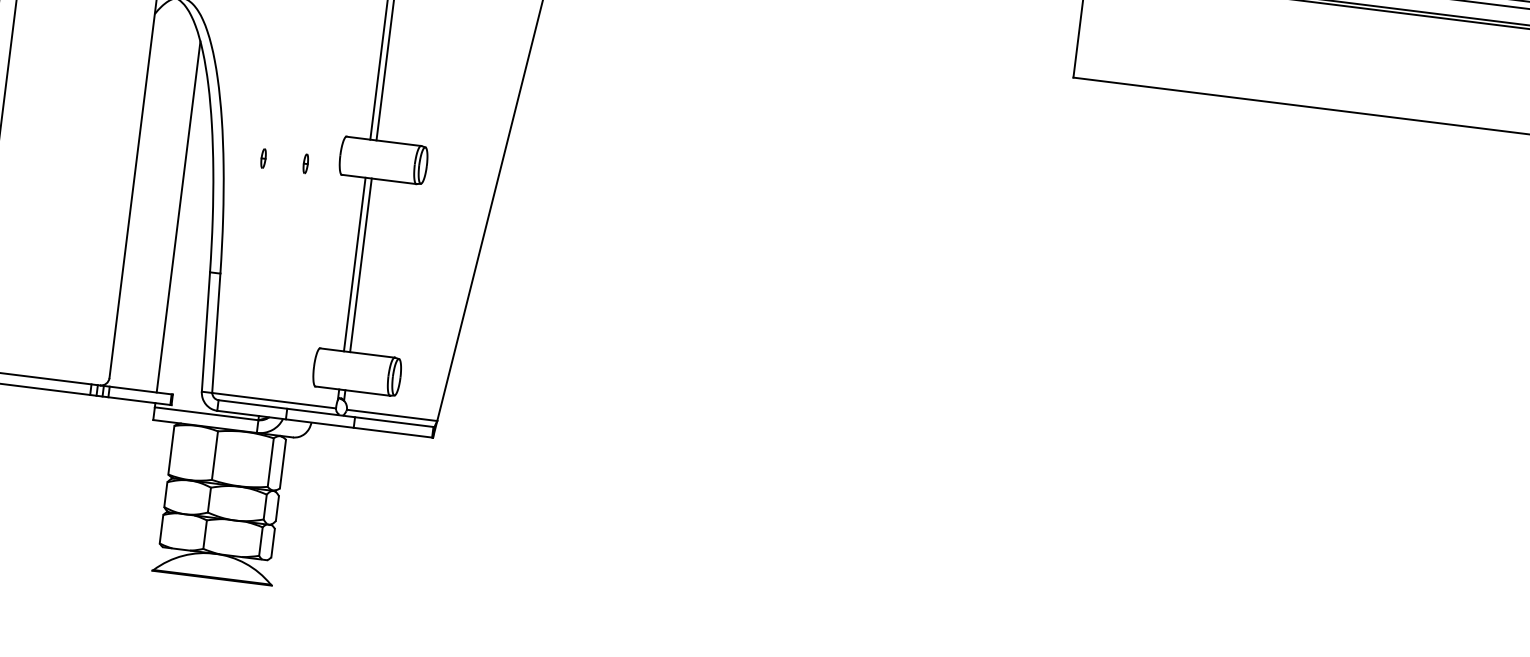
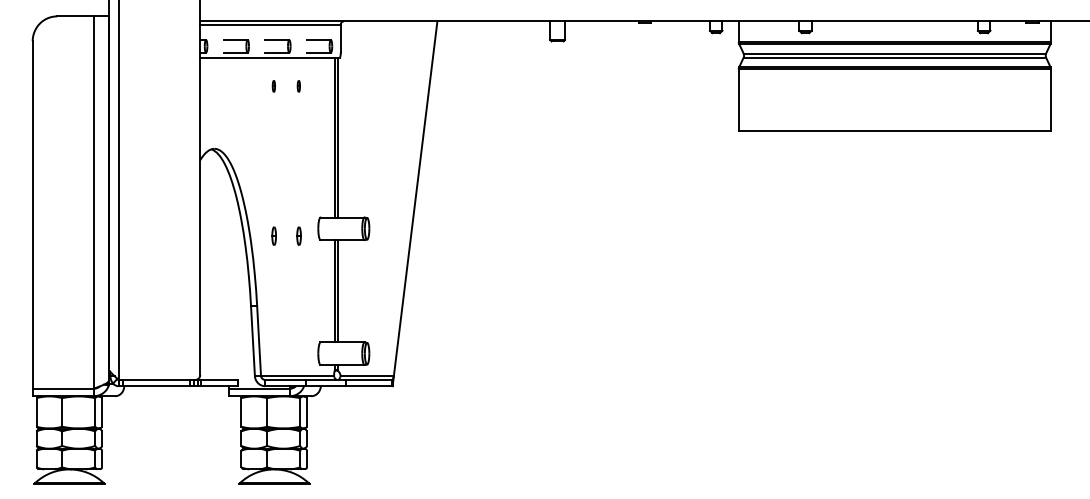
part: (262, 158) -> (273, 236), size x1.6
part: (305, 164) -> (298, 236), size x1.6
line: (178, 215) -> (228, 275), removed

